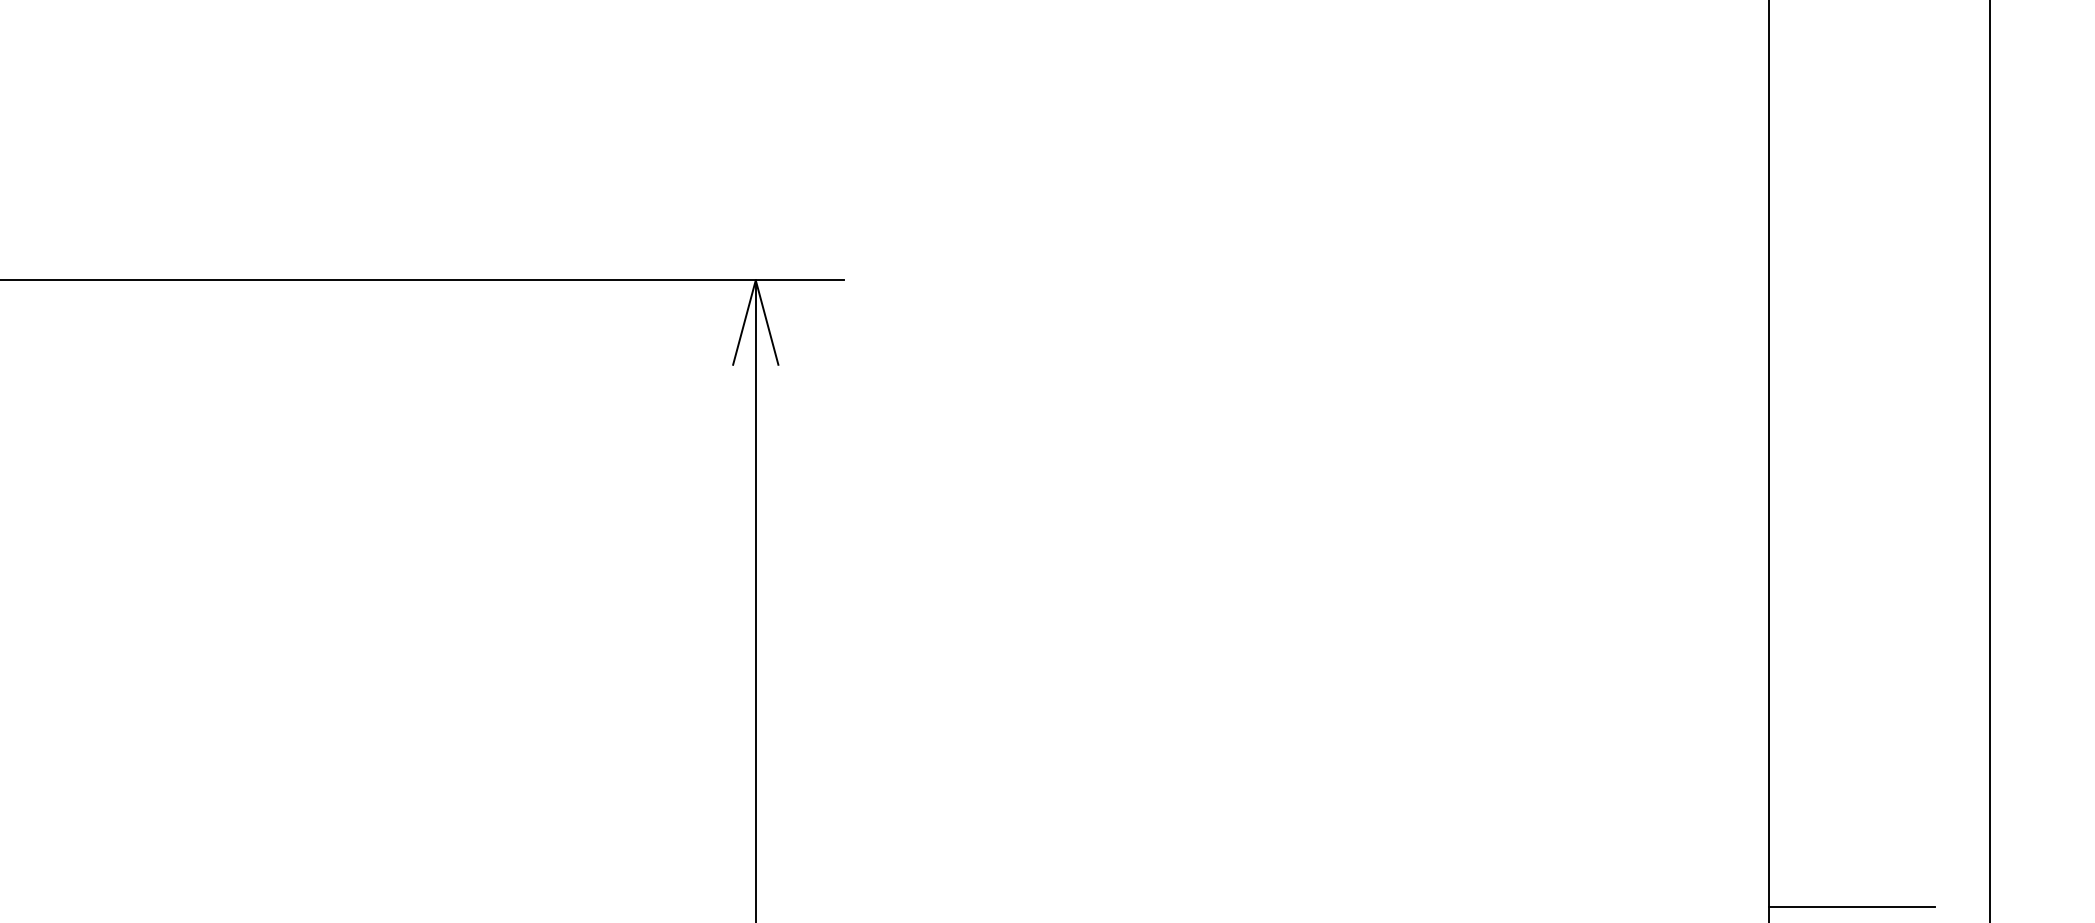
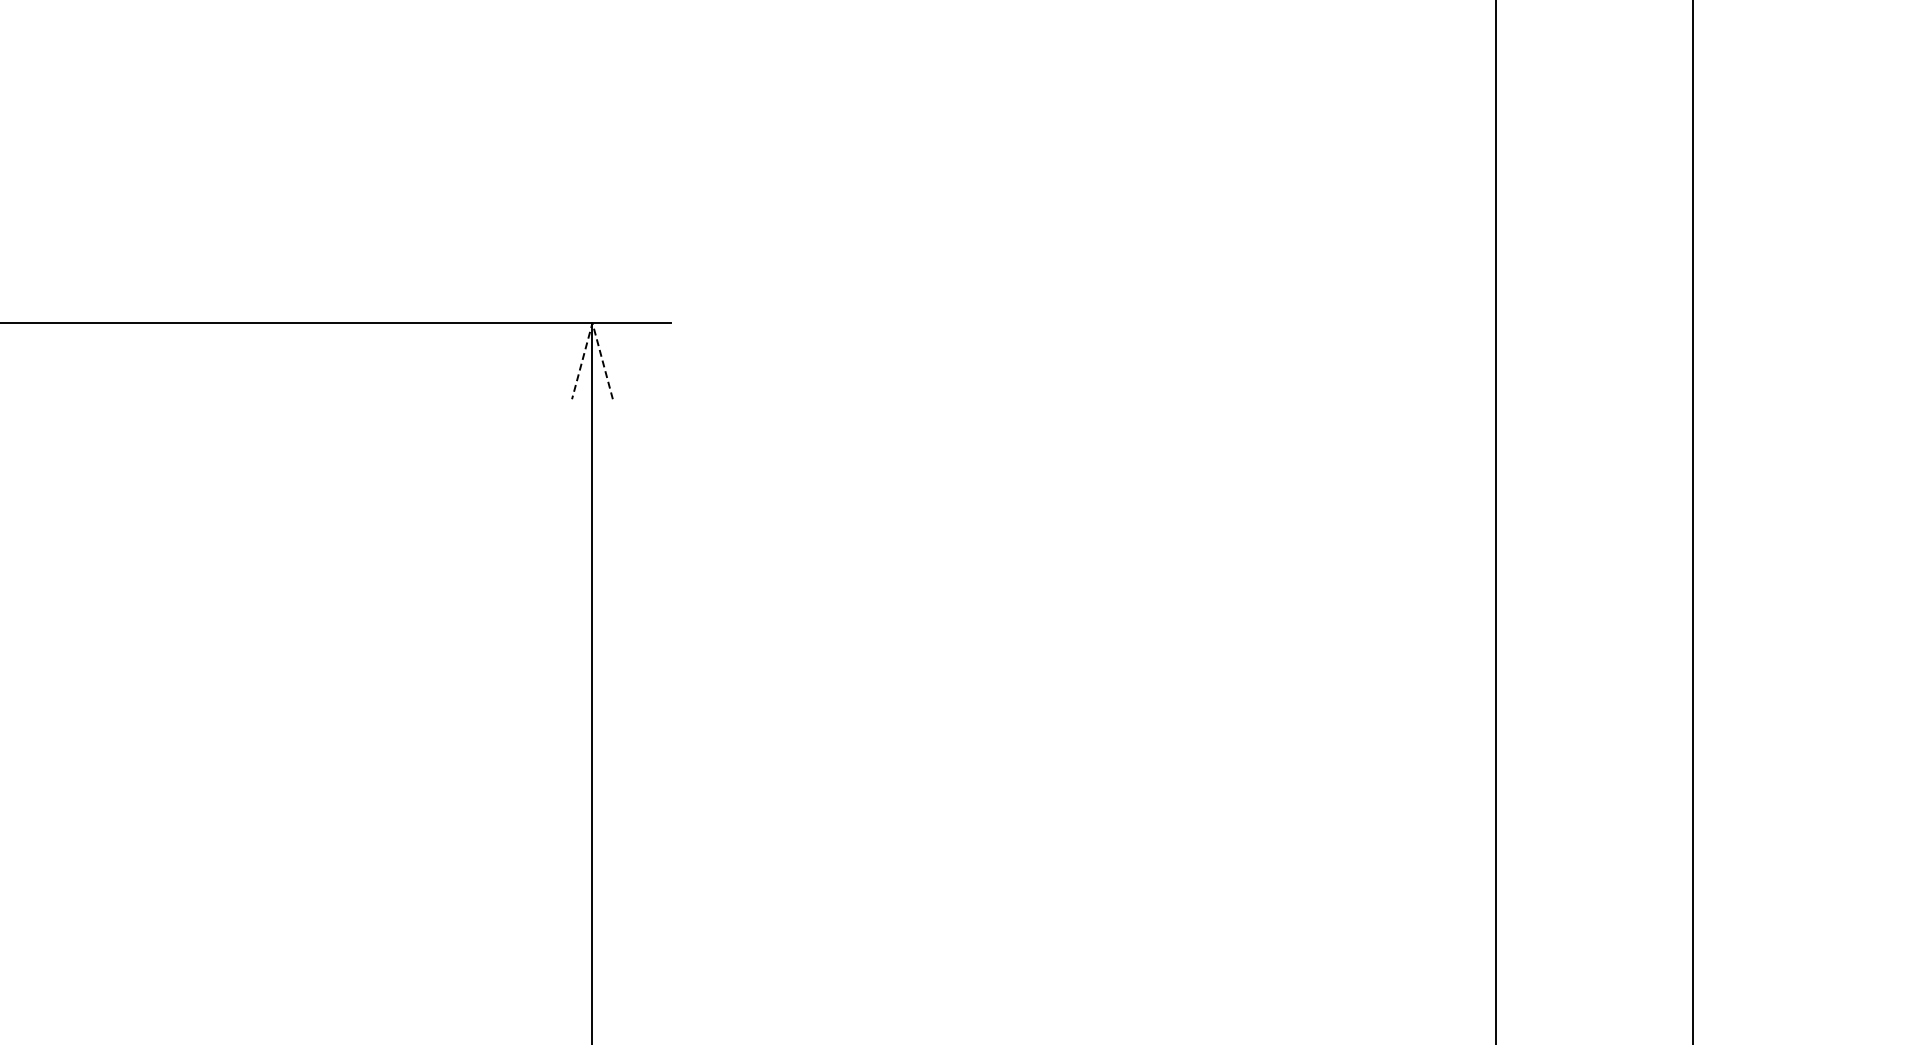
line: (755, 280) -> (592, 323), solid -> dashed
line: (1851, 906) -> (1569, 881), removed

